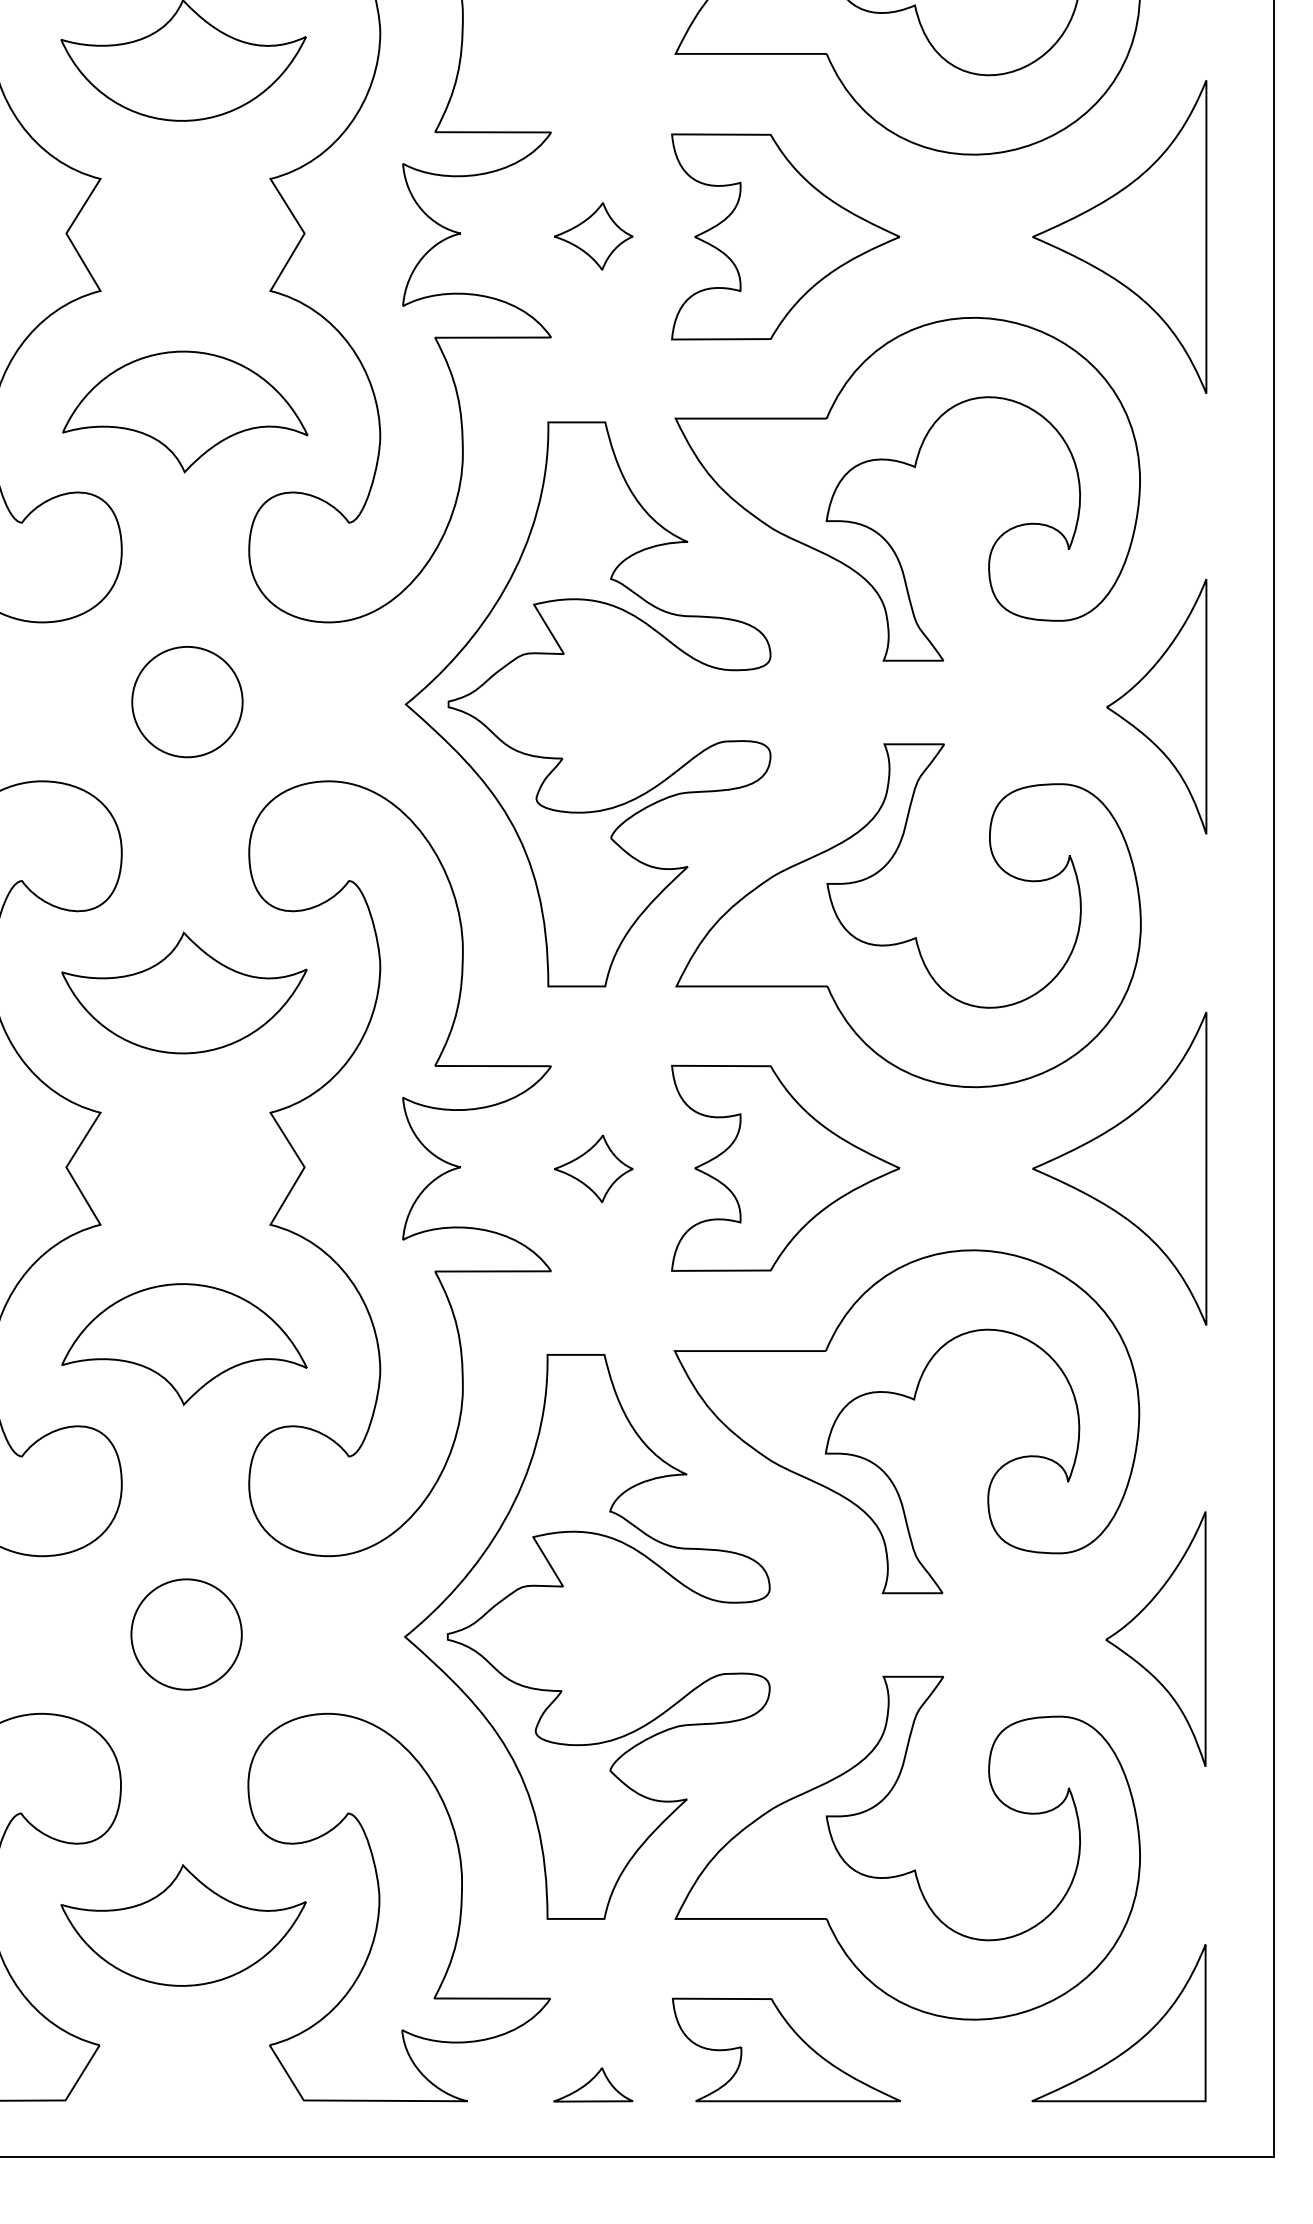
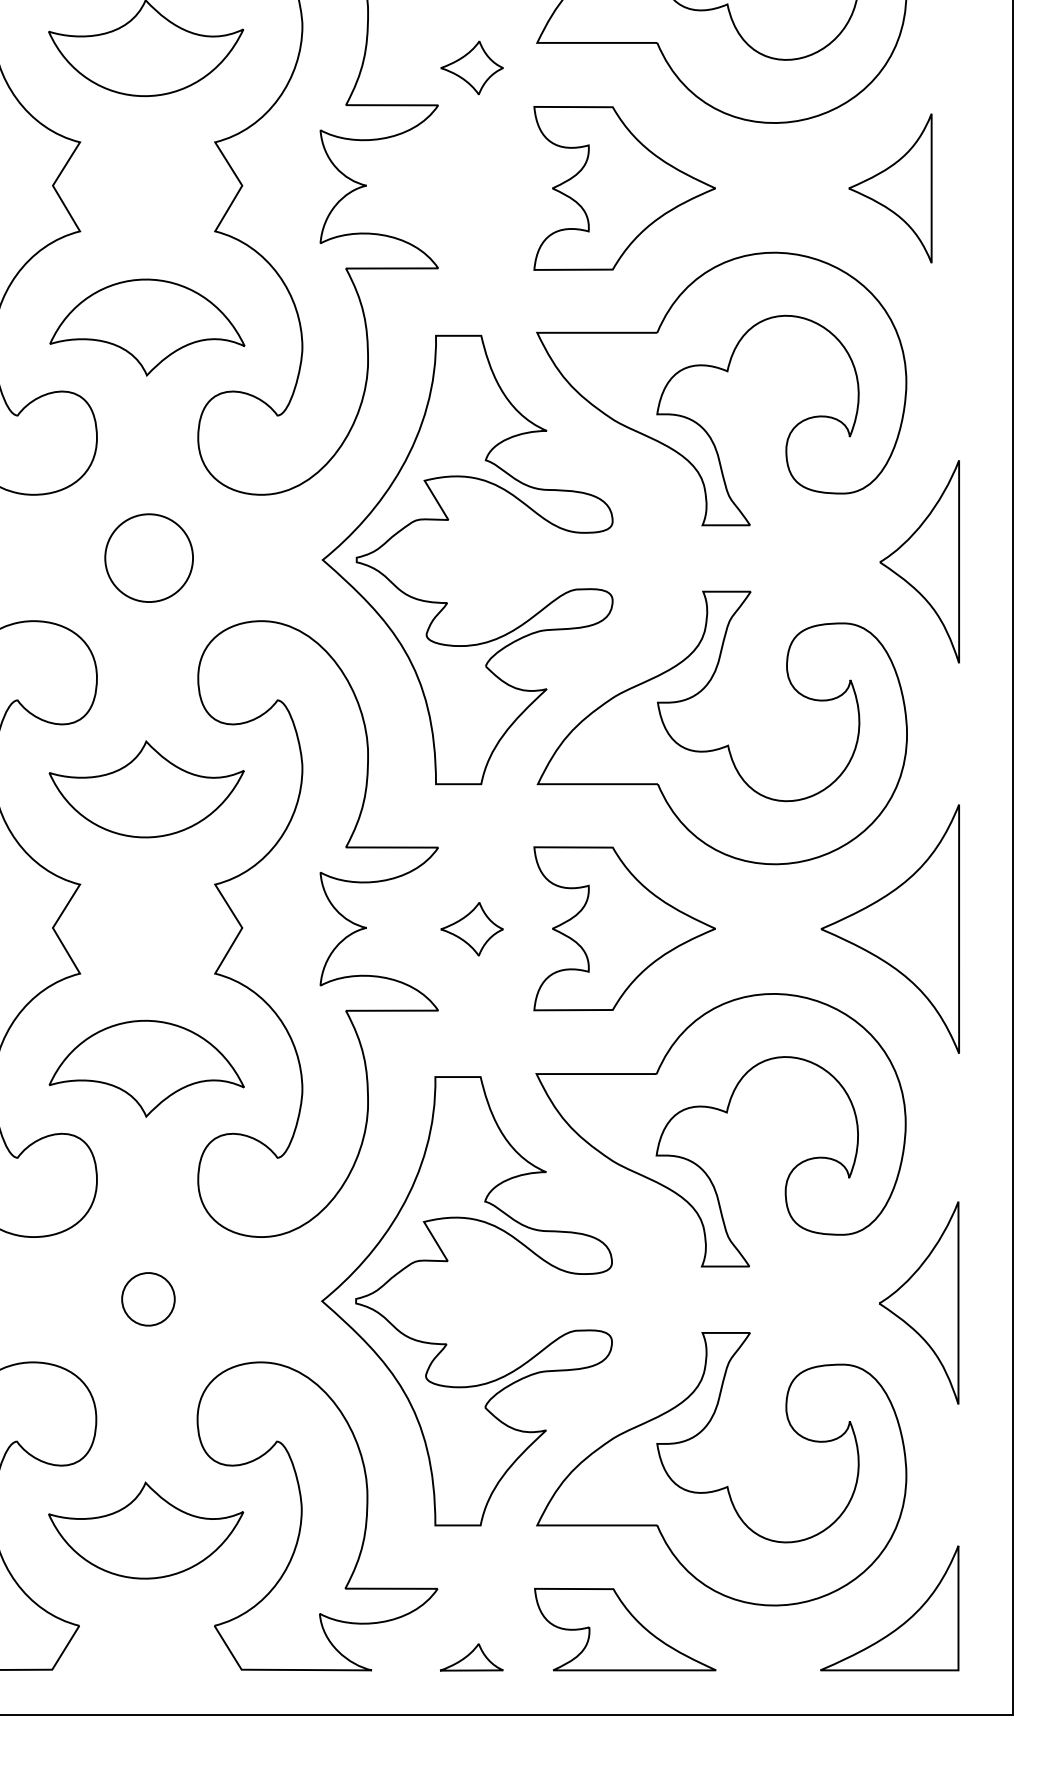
part: (593, 236) -> (471, 68), moved
part: (1119, 236) -> (890, 188), size x0.6
part: (186, 1634) -> (148, 1299), size x0.6

